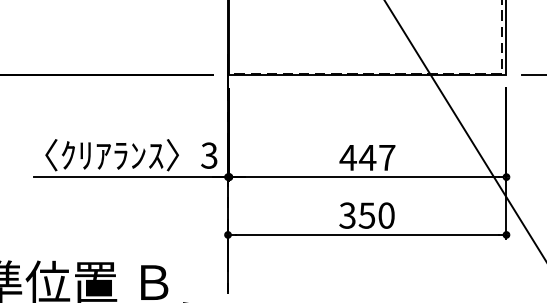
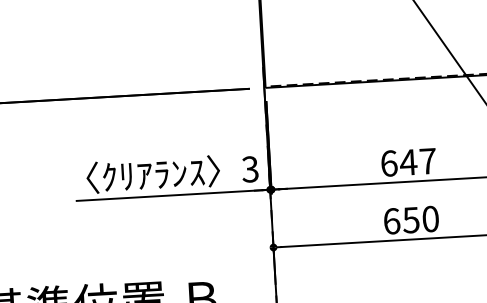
text: (347, 157) -> (388, 163), 447 -> 647
text: (347, 215) -> (391, 221), 350 -> 650

